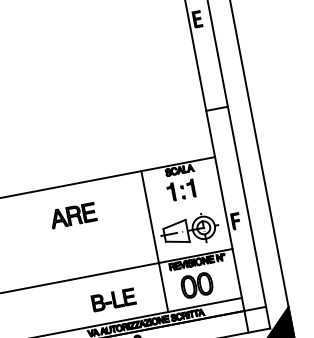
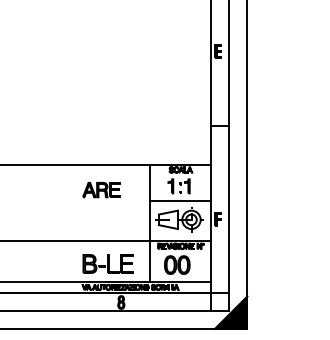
line: (186, 208) -> (180, 201), added
part: (73, 216) -> (101, 190), moved
part: (112, 299) -> (107, 263), size x1.43

